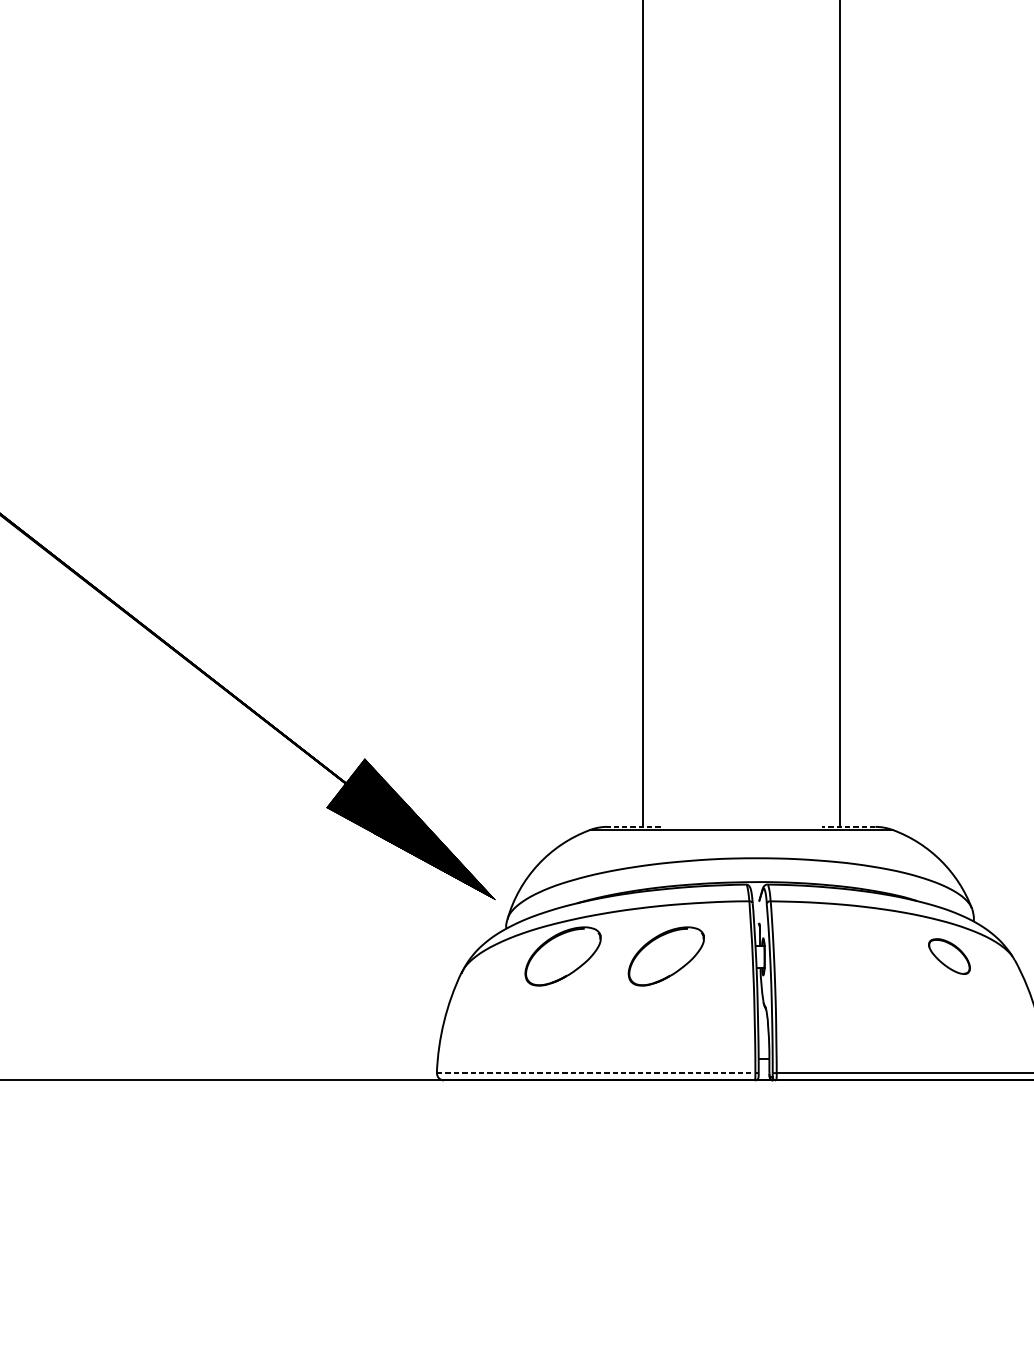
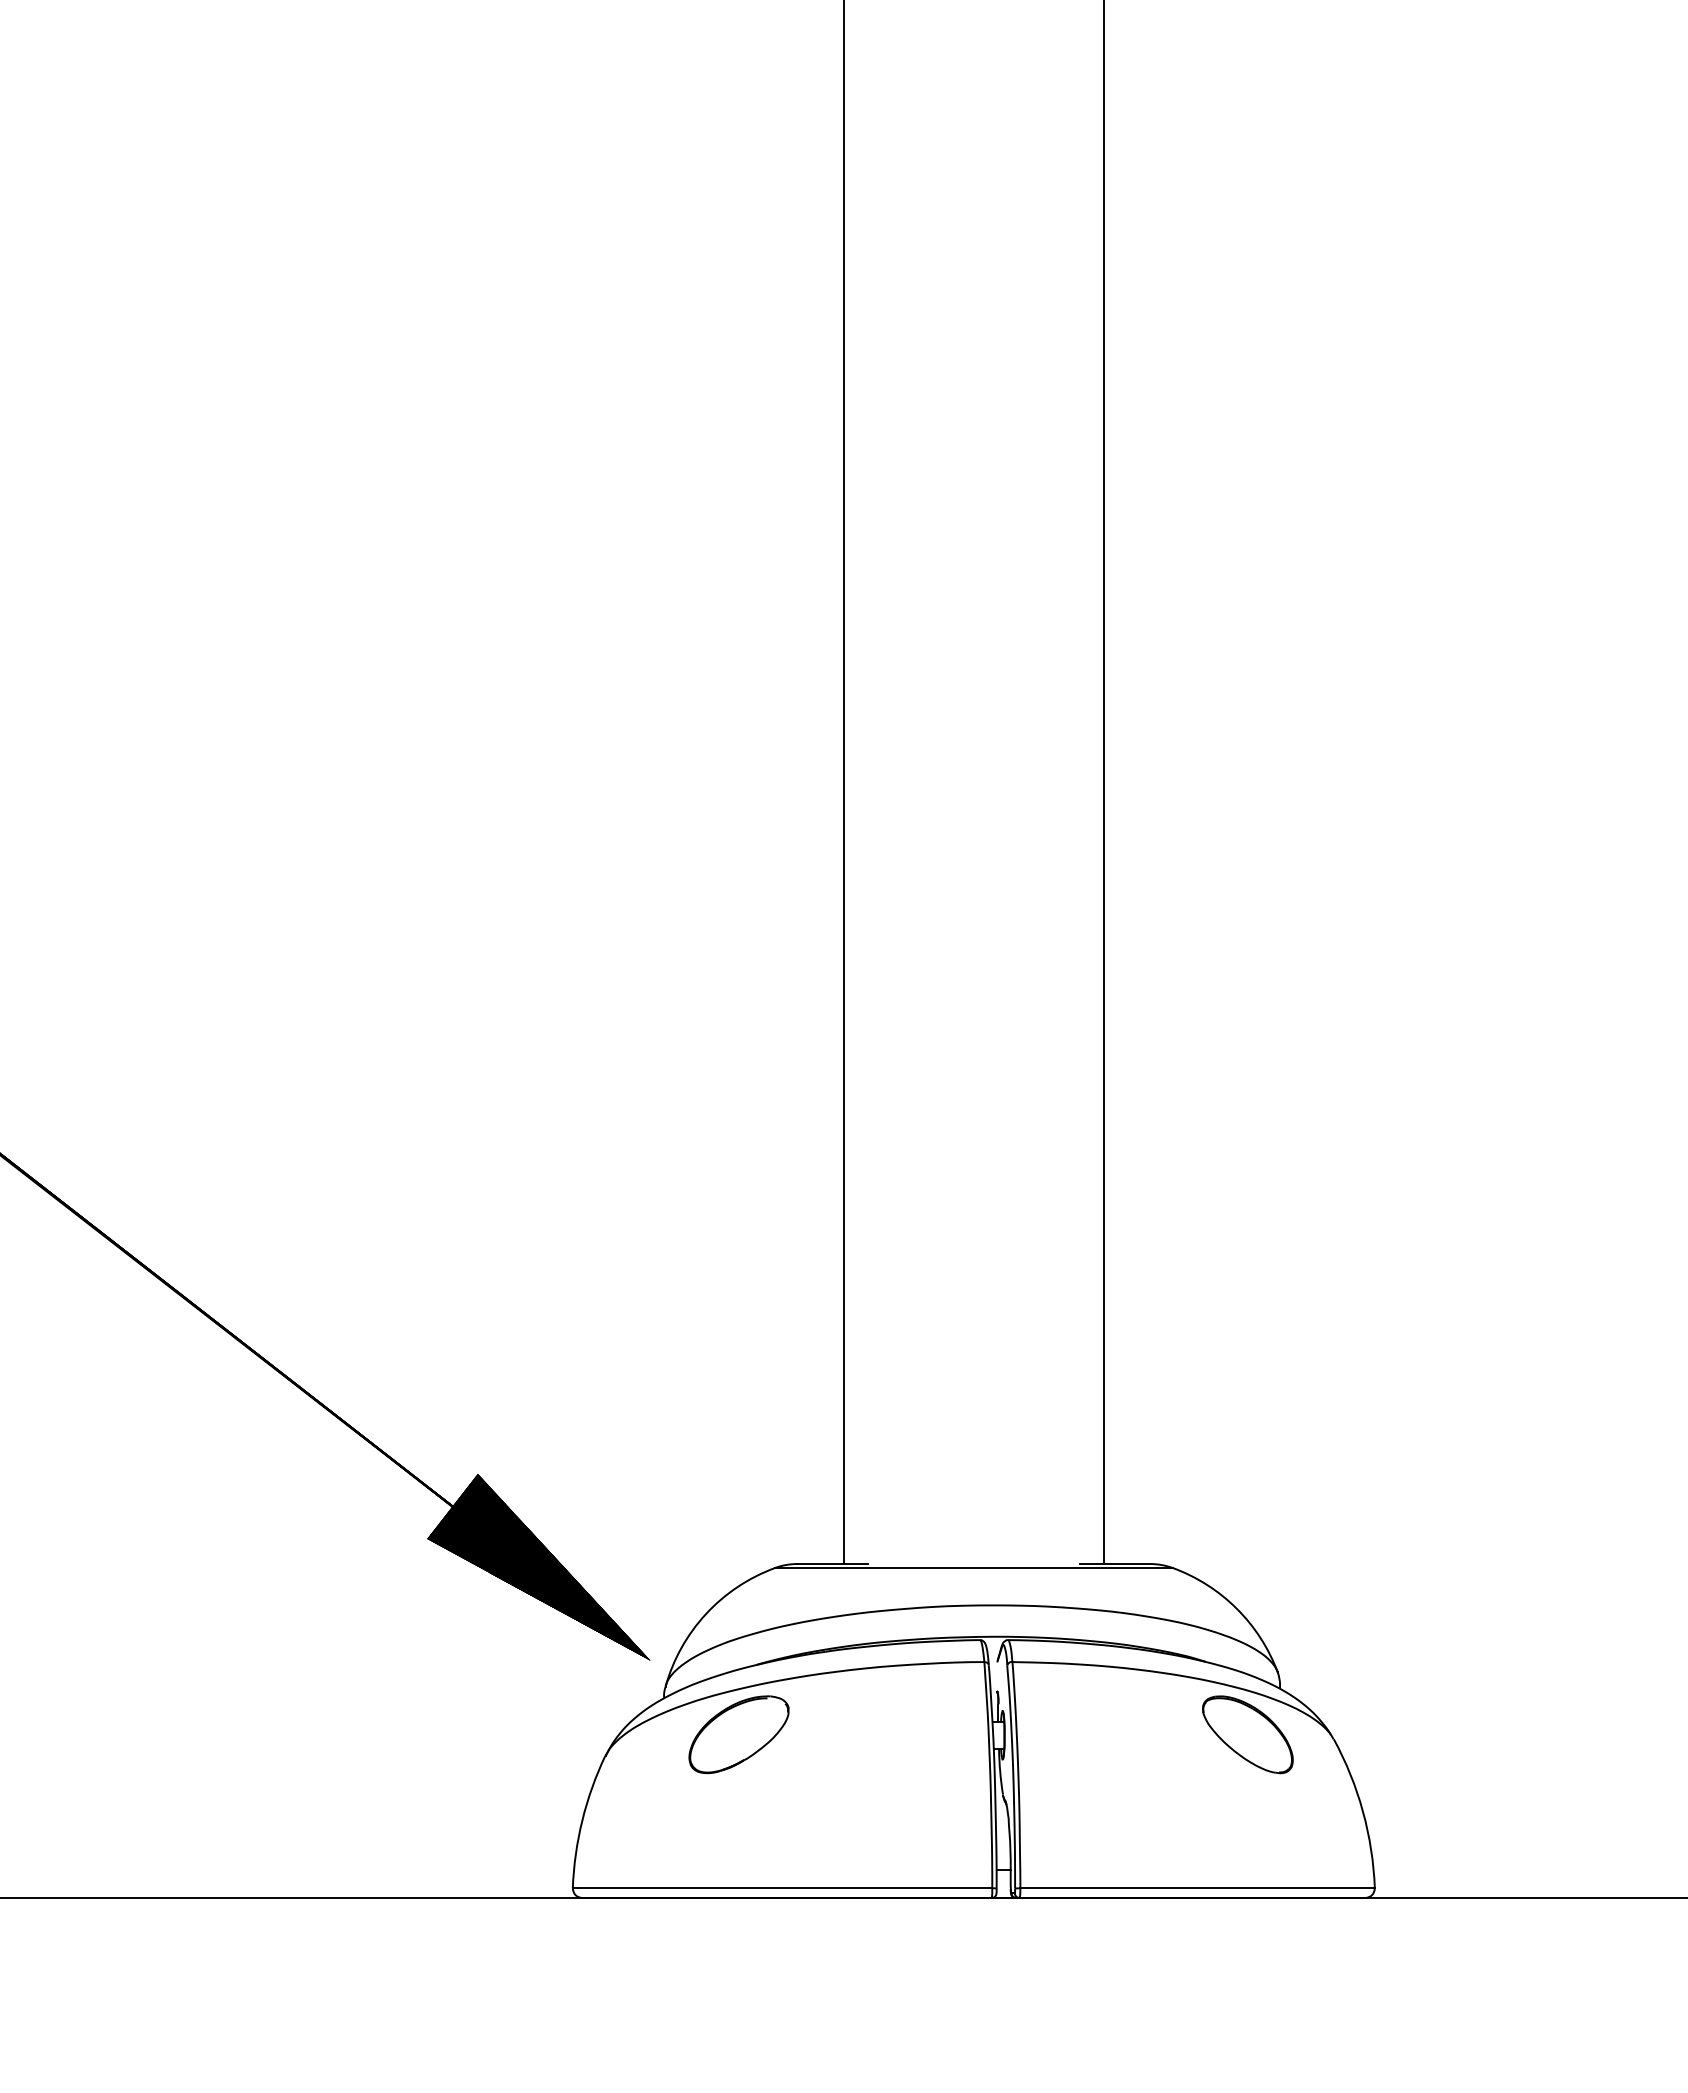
line: (633, 826) -> (831, 1563), dashed -> solid
line: (848, 826) -> (1114, 1563), dashed -> solid
part: (665, 956) -> (874, 1734), removed
part: (949, 956) -> (1247, 1734), size x1.67
line: (596, 1073) -> (782, 1888), dashed -> solid

